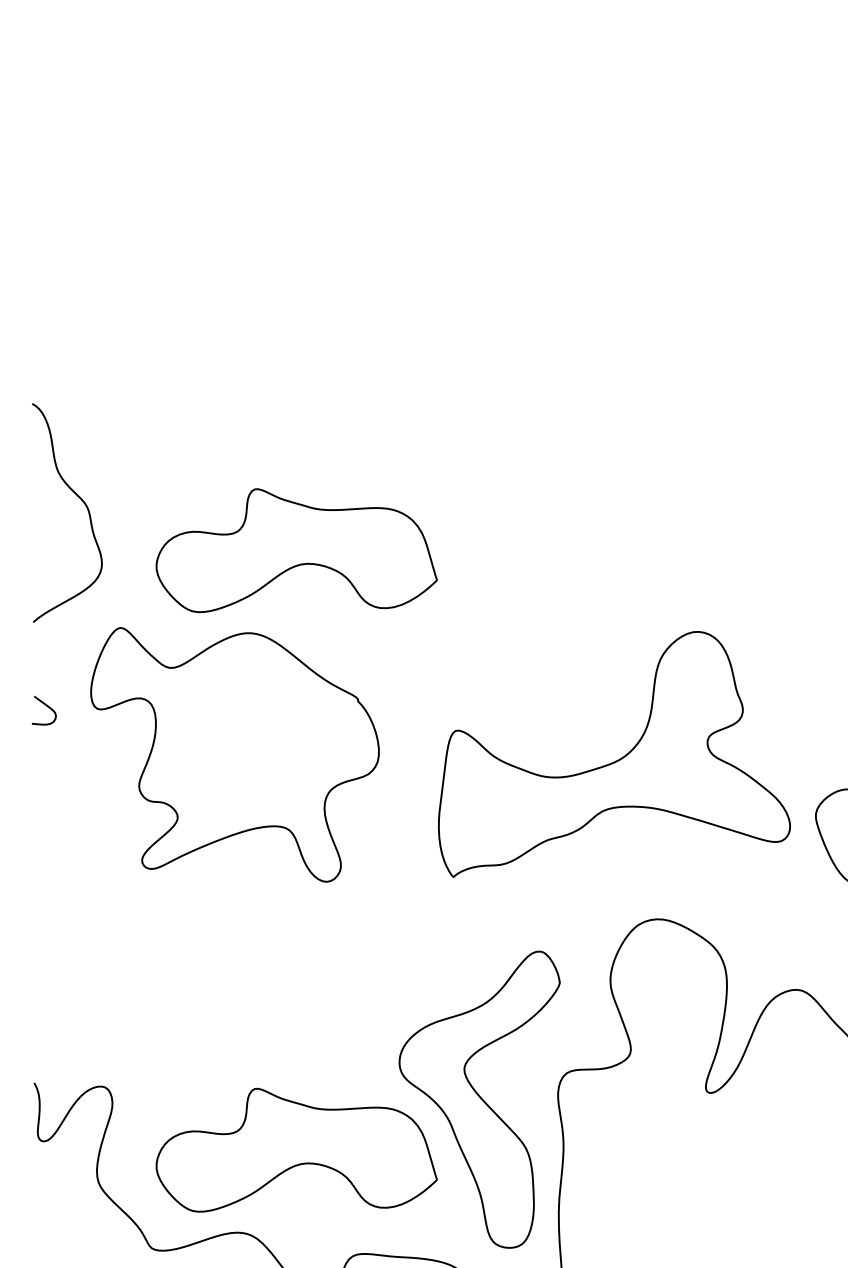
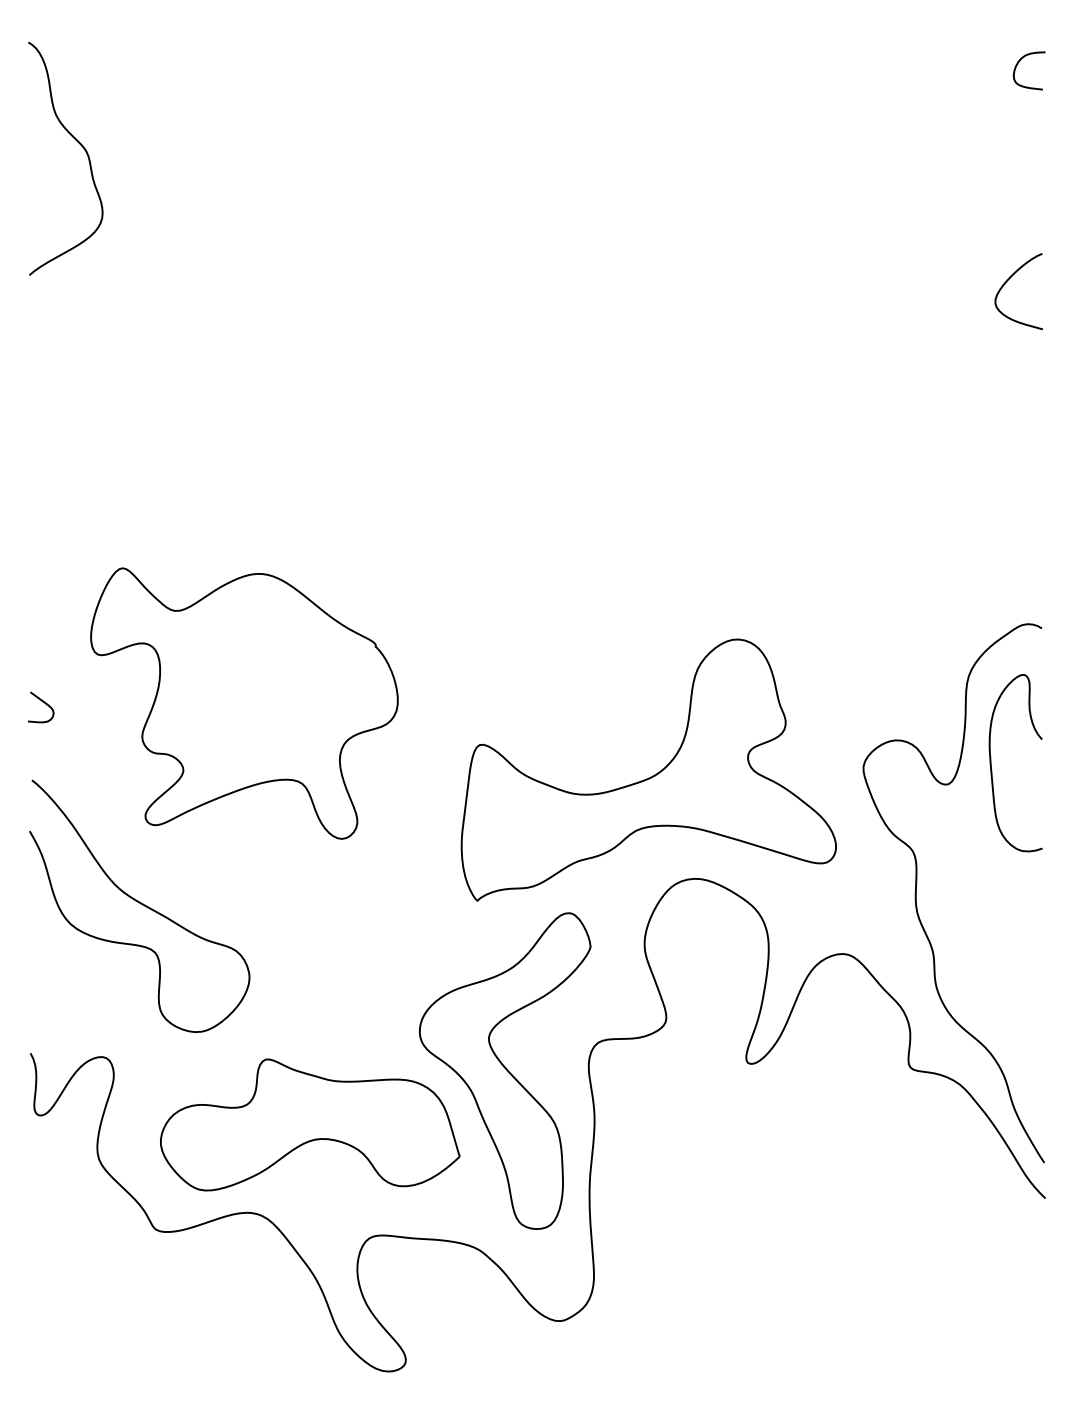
curve: (80, 499) -> (79, 144), moved
part: (296, 550) -> (310, 485), removed
curve: (47, 706) -> (44, 703), moved
part: (617, 759) -> (652, 775), moved
curve: (137, 943) -> (140, 904), added

